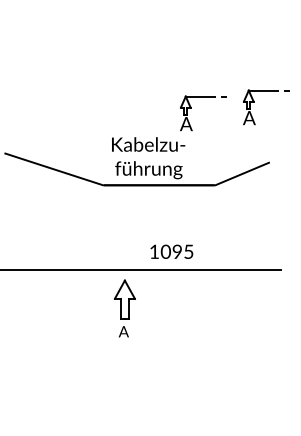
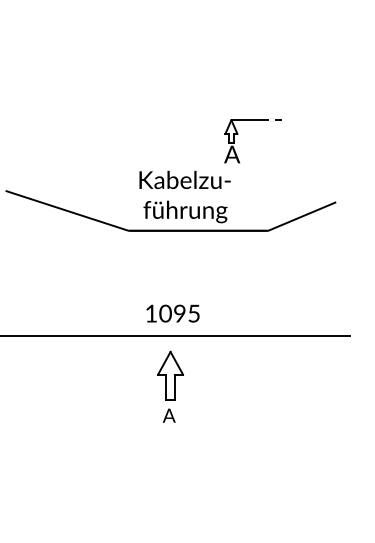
part: (254, 102) -> (317, 127), removed
text: (171, 251) -> (172, 313), moved
part: (124, 308) -> (170, 386), moved

